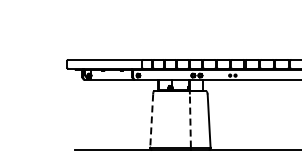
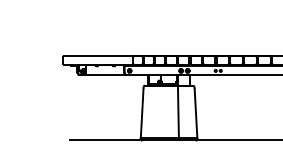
line: (151, 121) -> (141, 113), dashed -> solid
line: (190, 121) -> (178, 113), dashed -> solid

